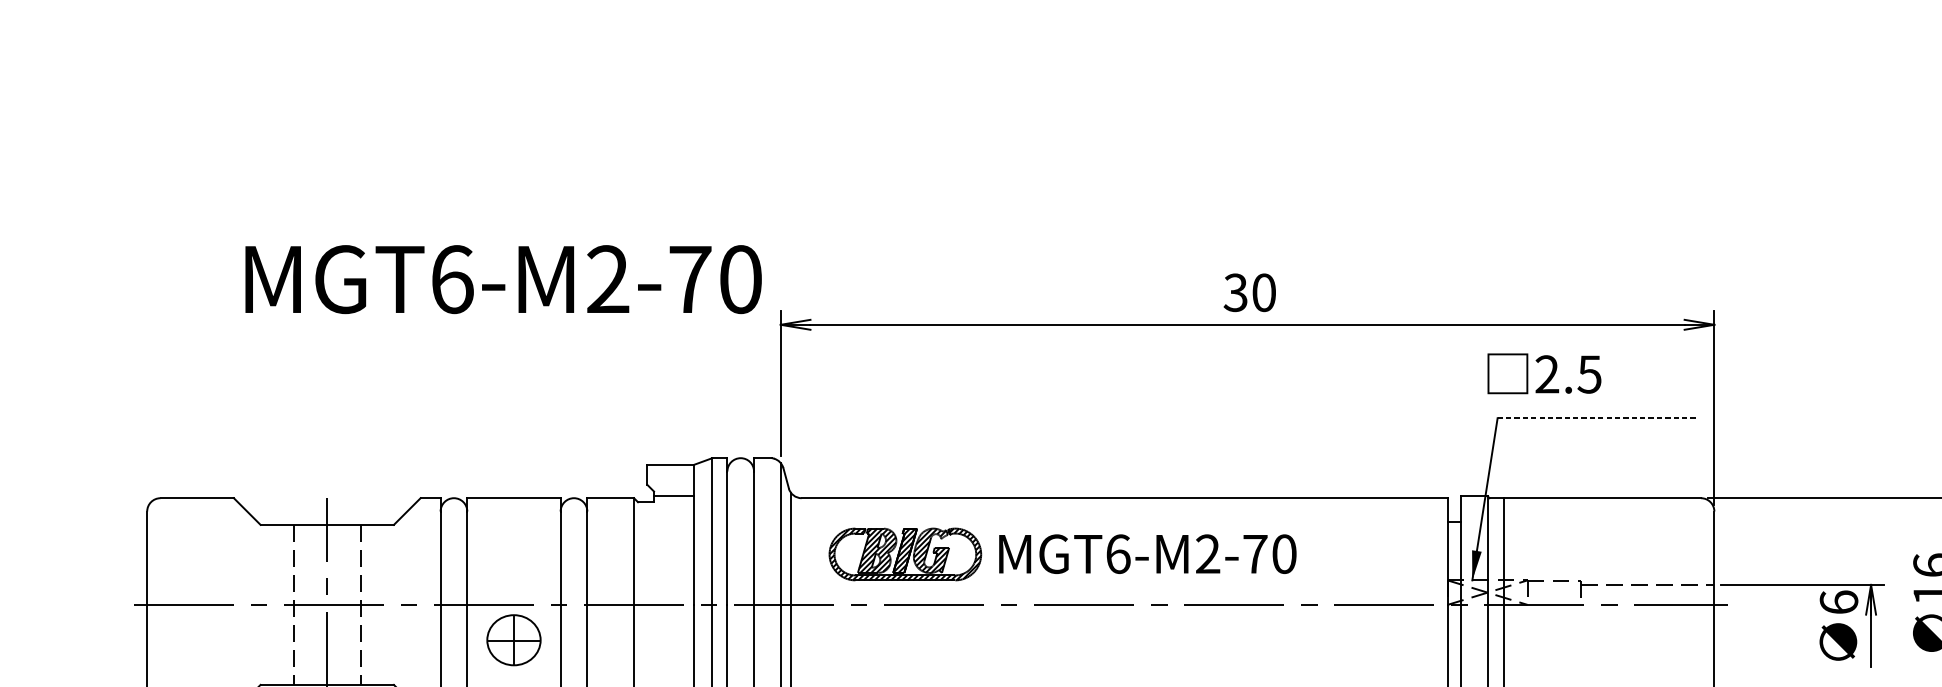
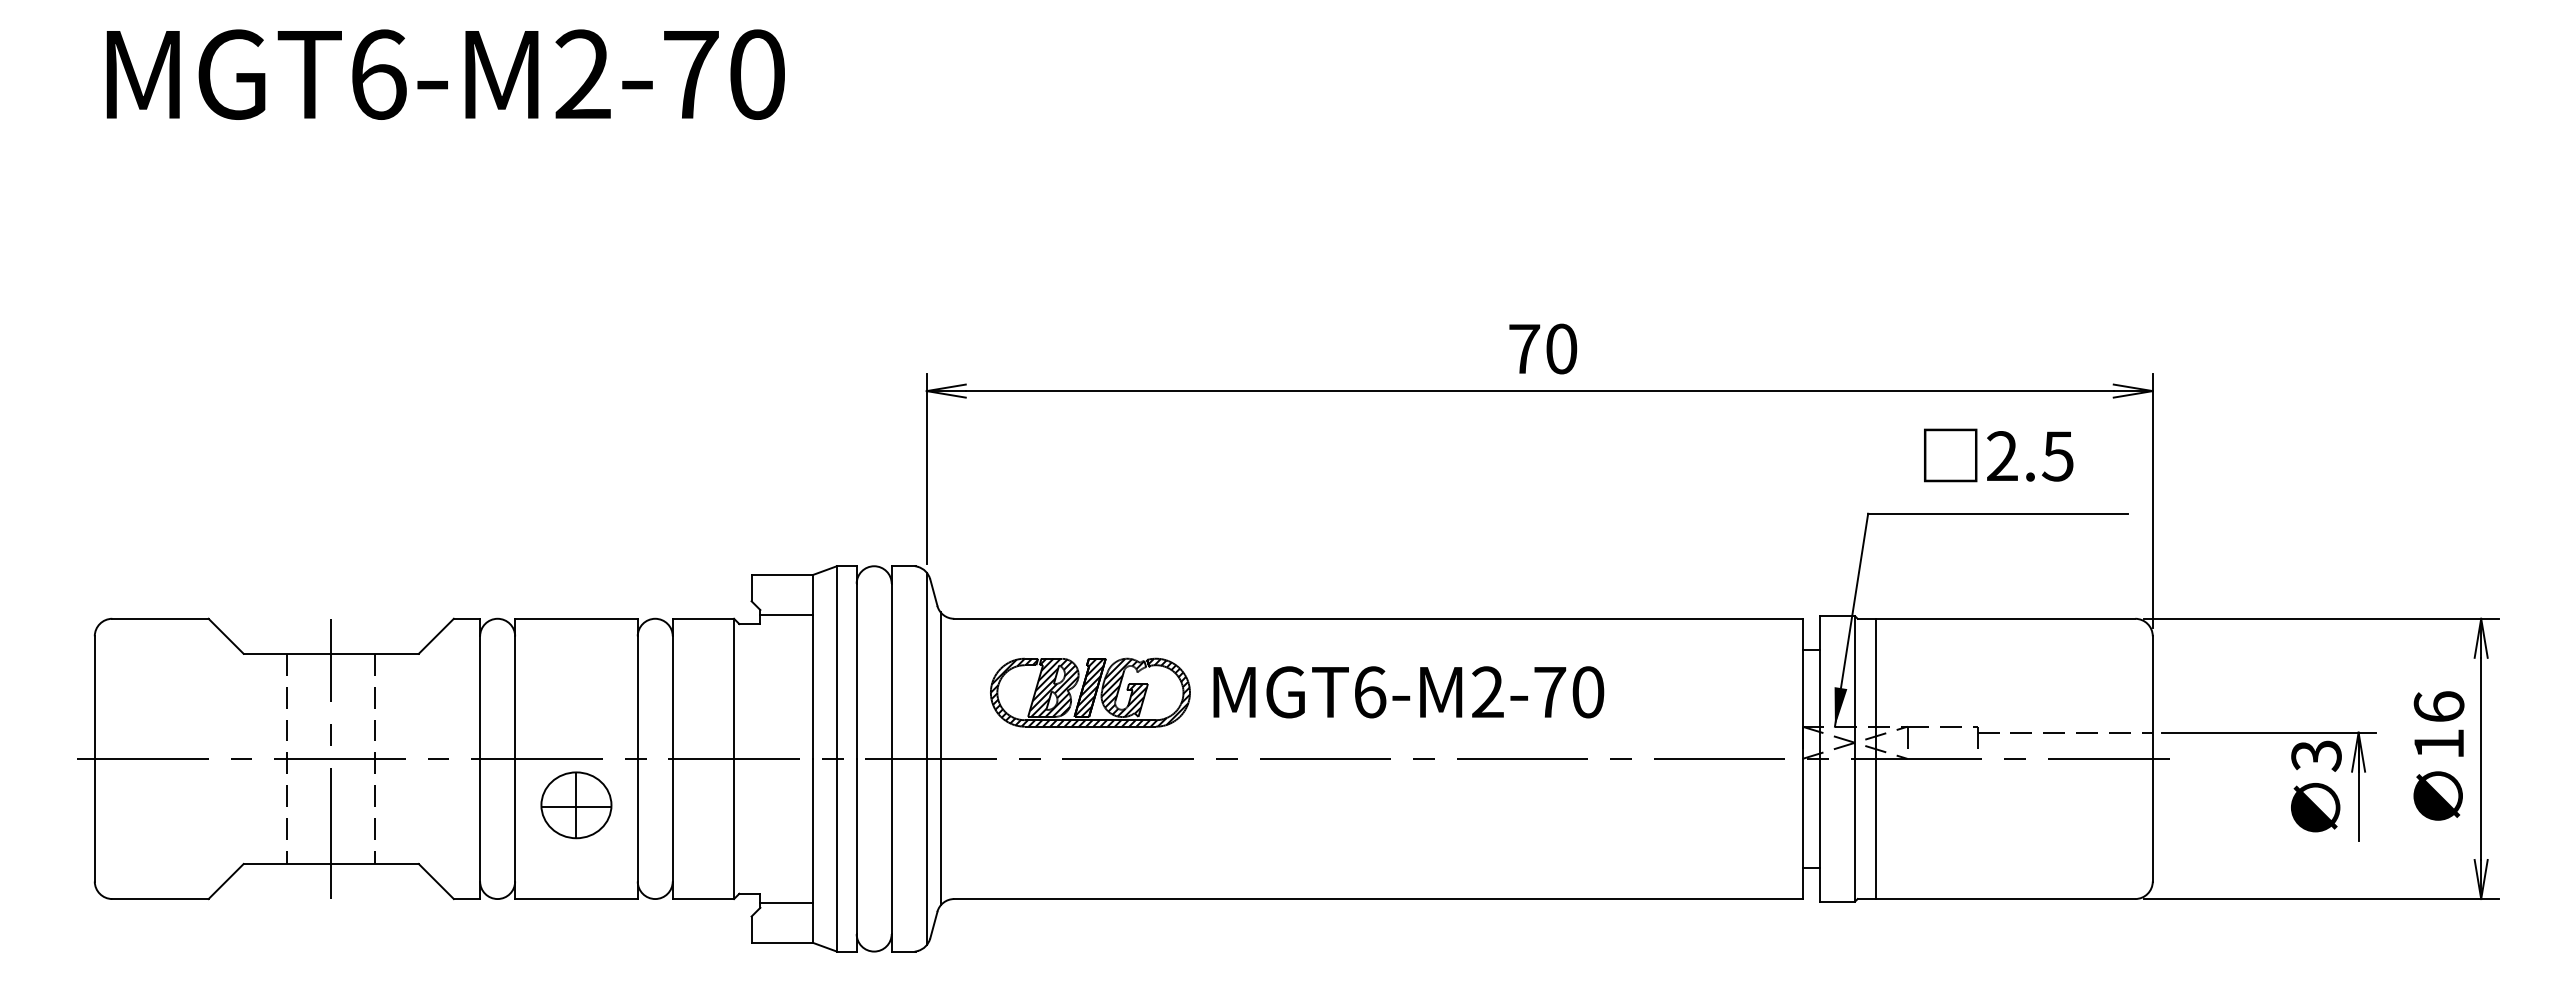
text: (503, 279) -> (445, 74), moved
text: (1235, 292) -> (1524, 348), 30 -> 70
text: (1544, 373) -> (1998, 455), moved
line: (1596, 418) -> (1998, 513), dashed -> solid
text: (1839, 602) -> (2316, 755), 6 -> 3

